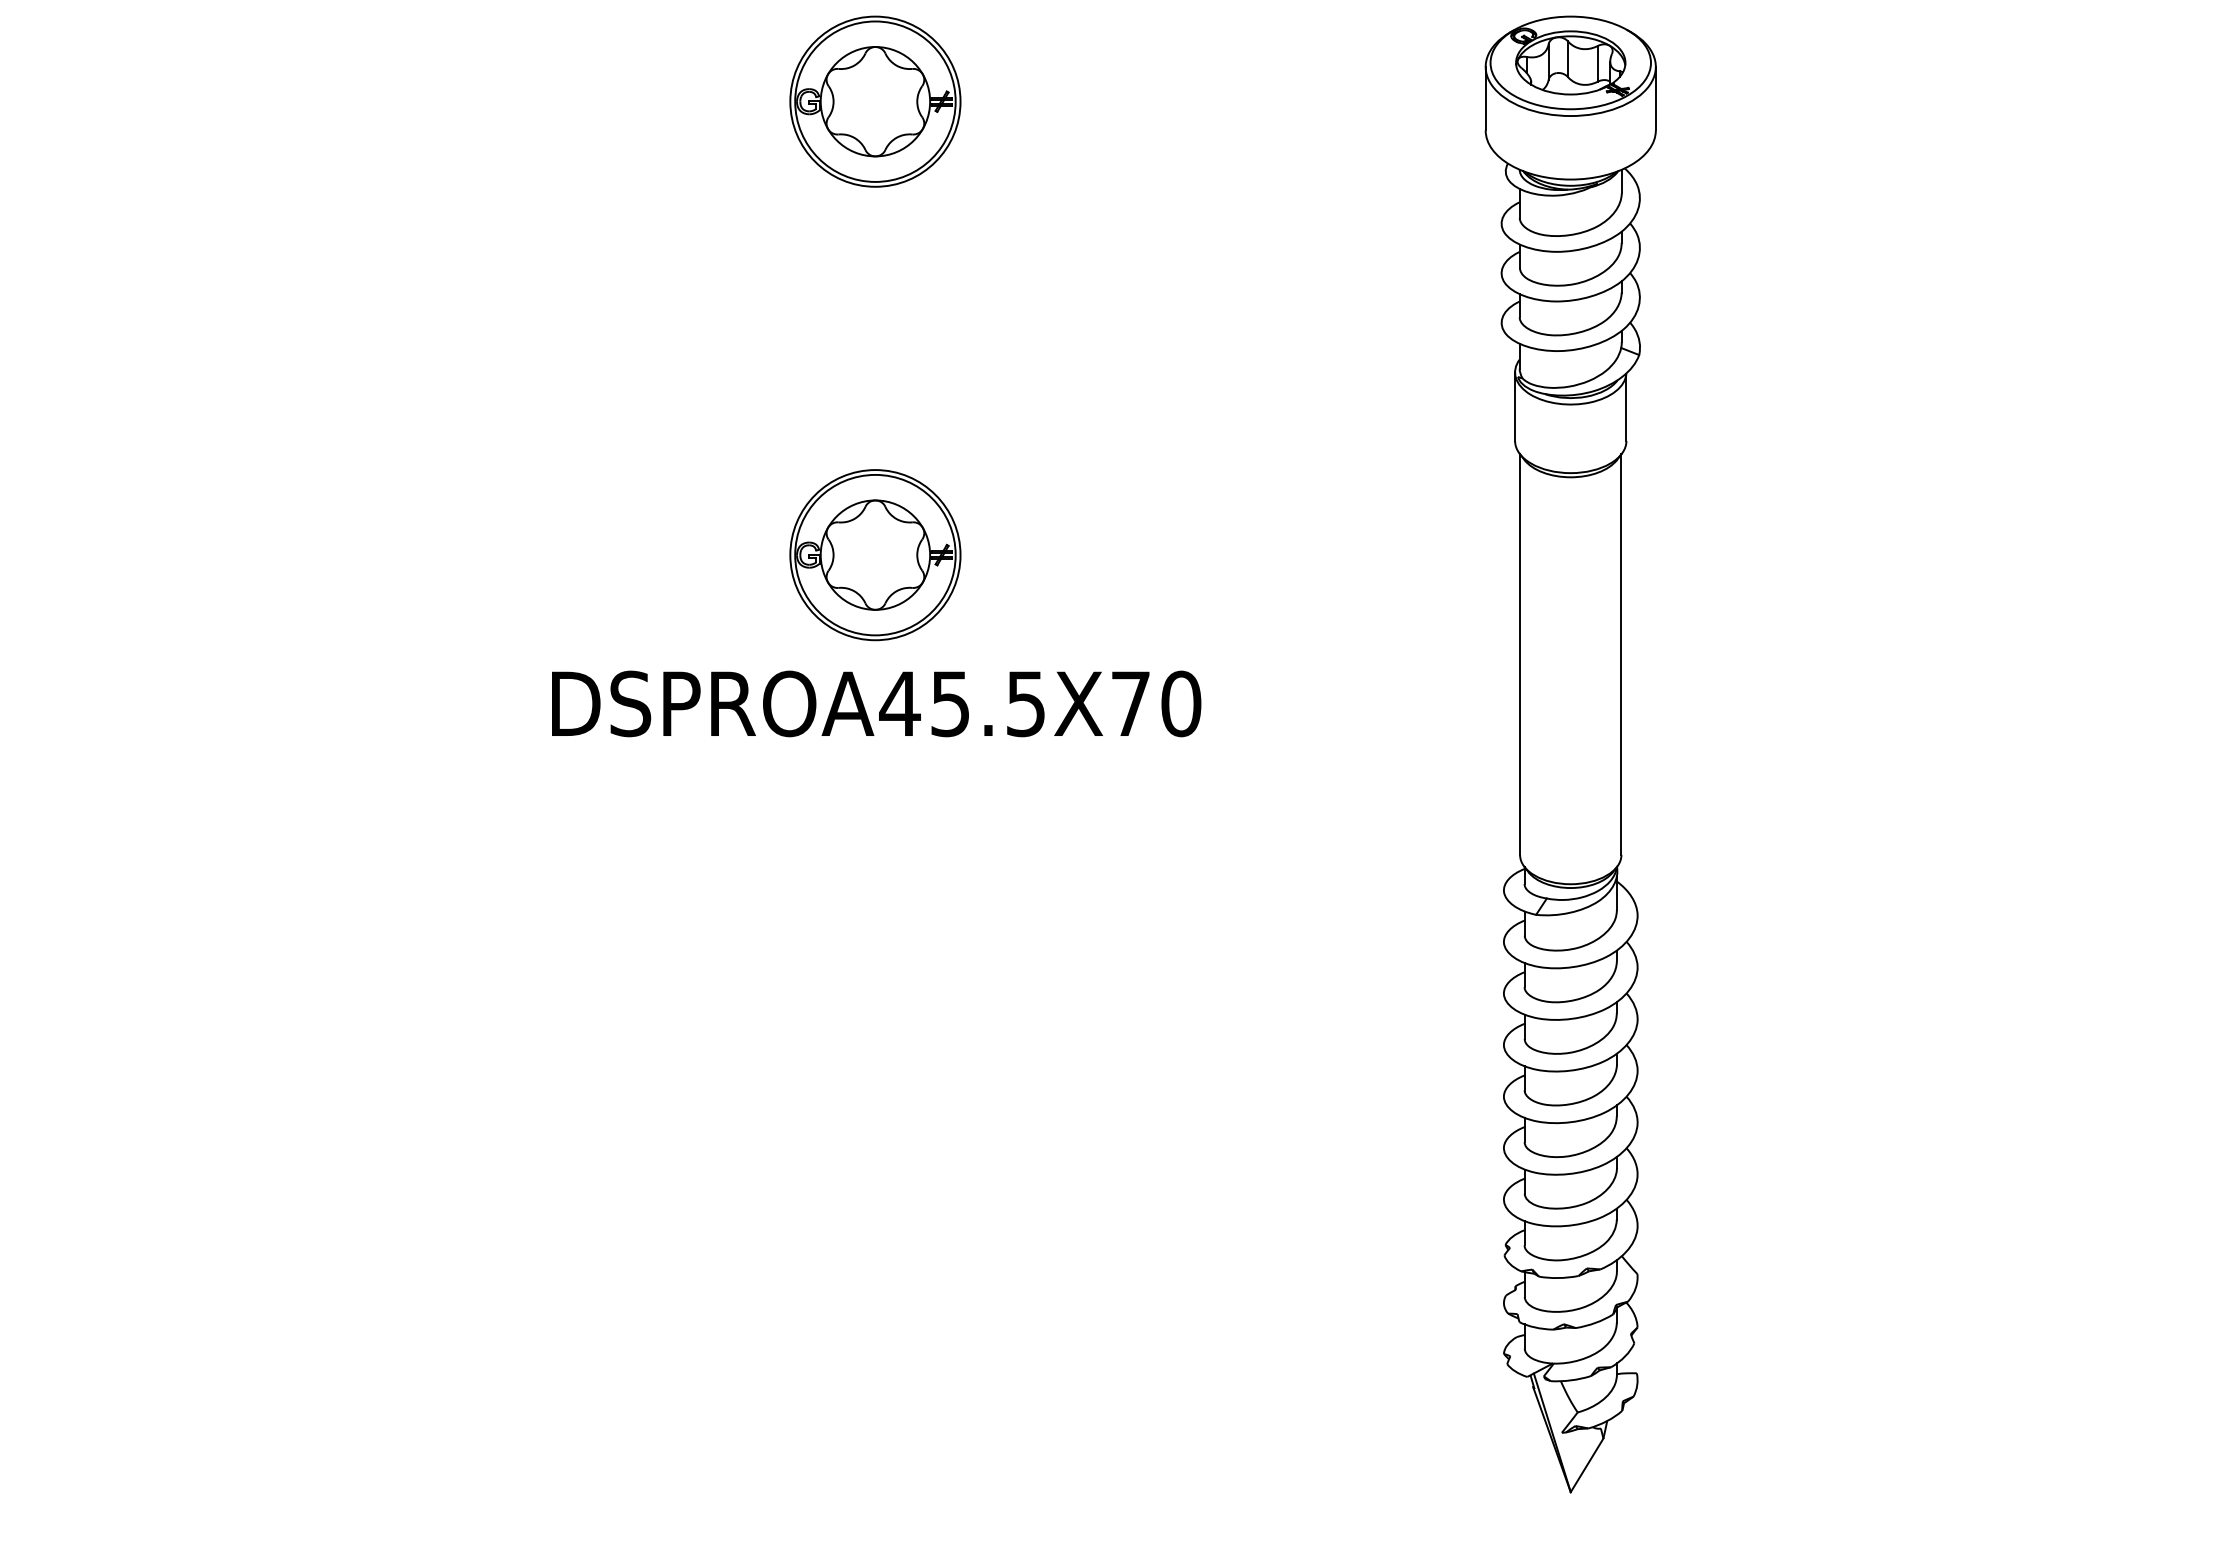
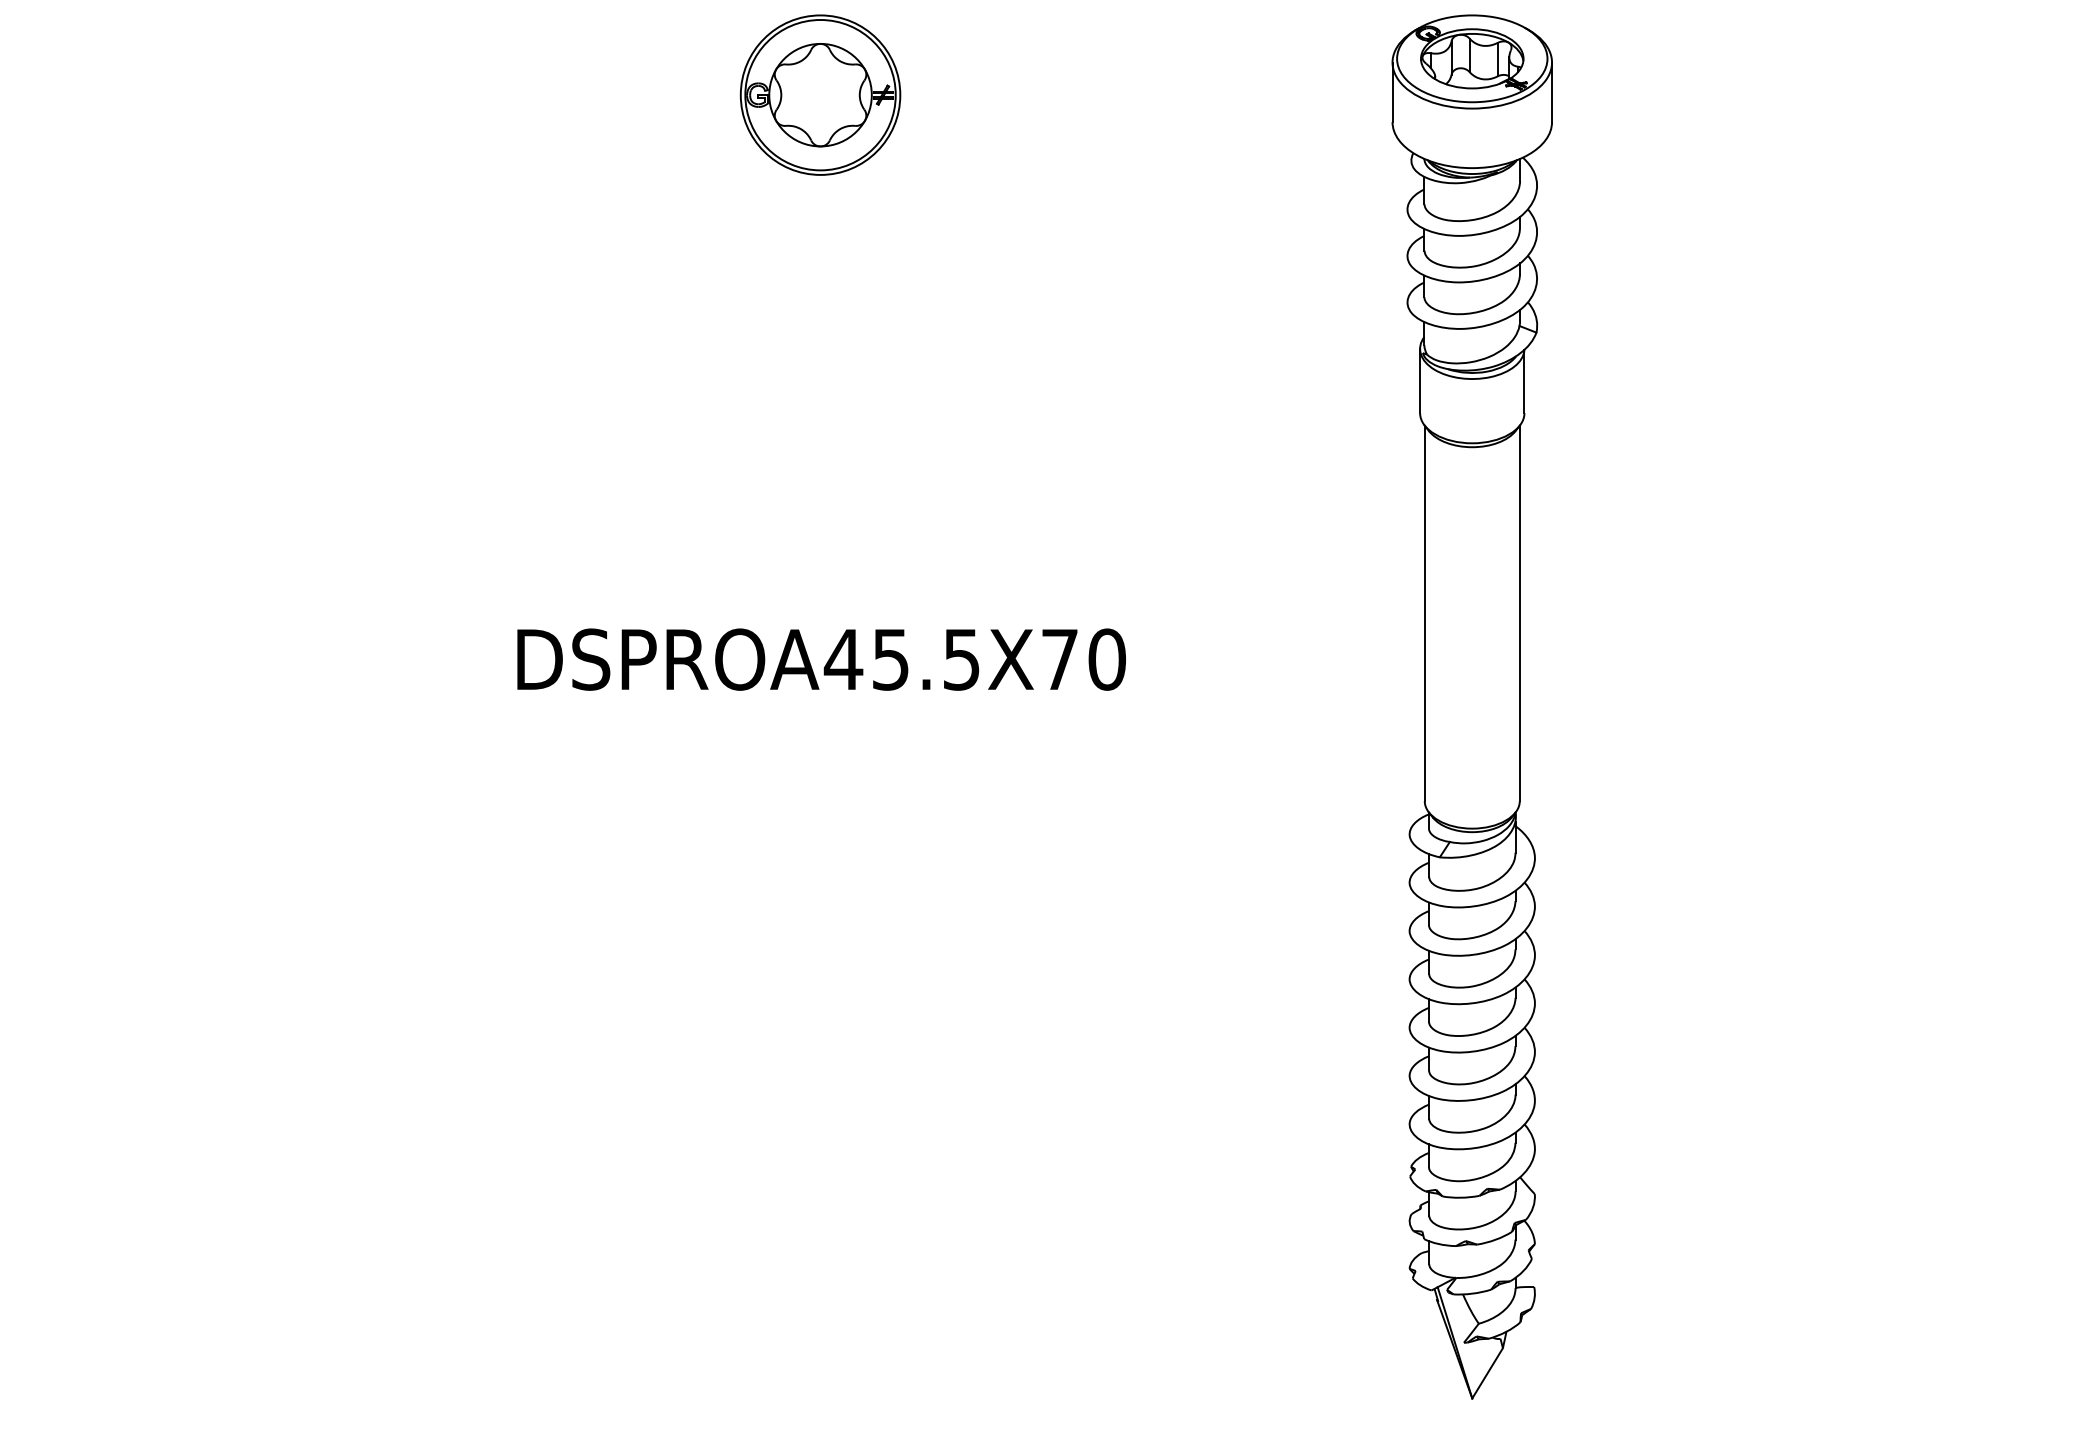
part: (875, 554) -> (820, 519), removed

